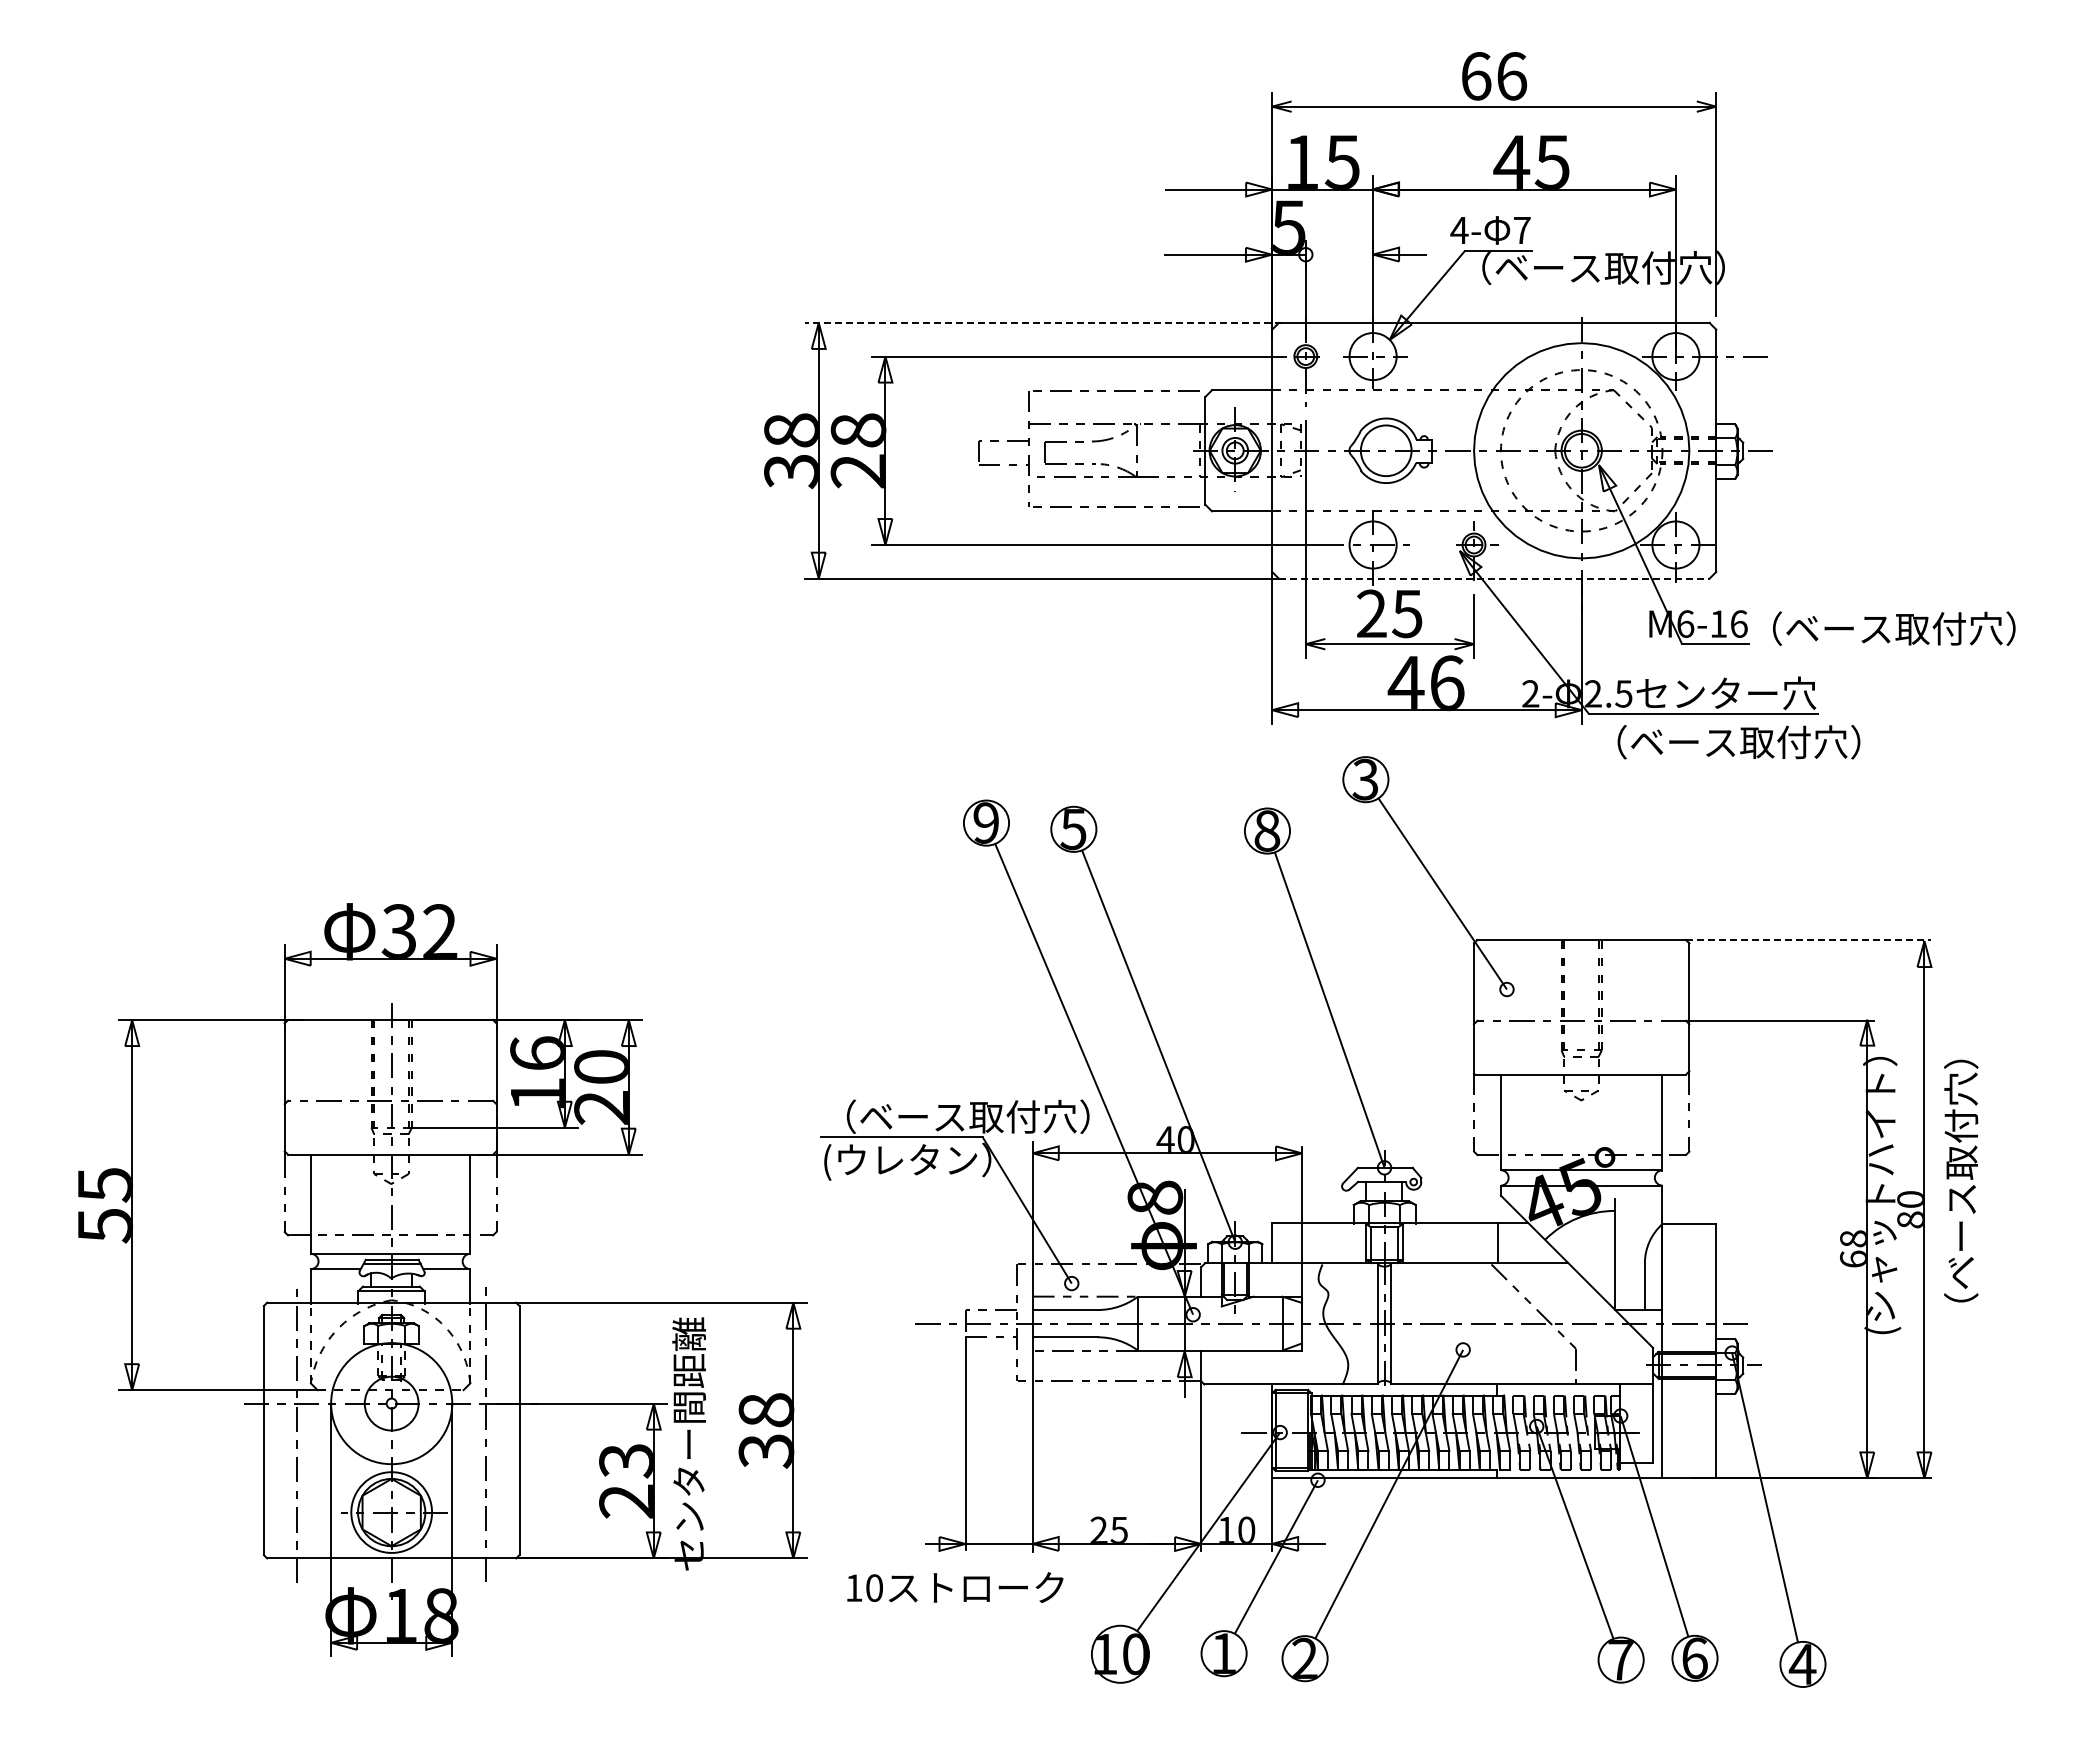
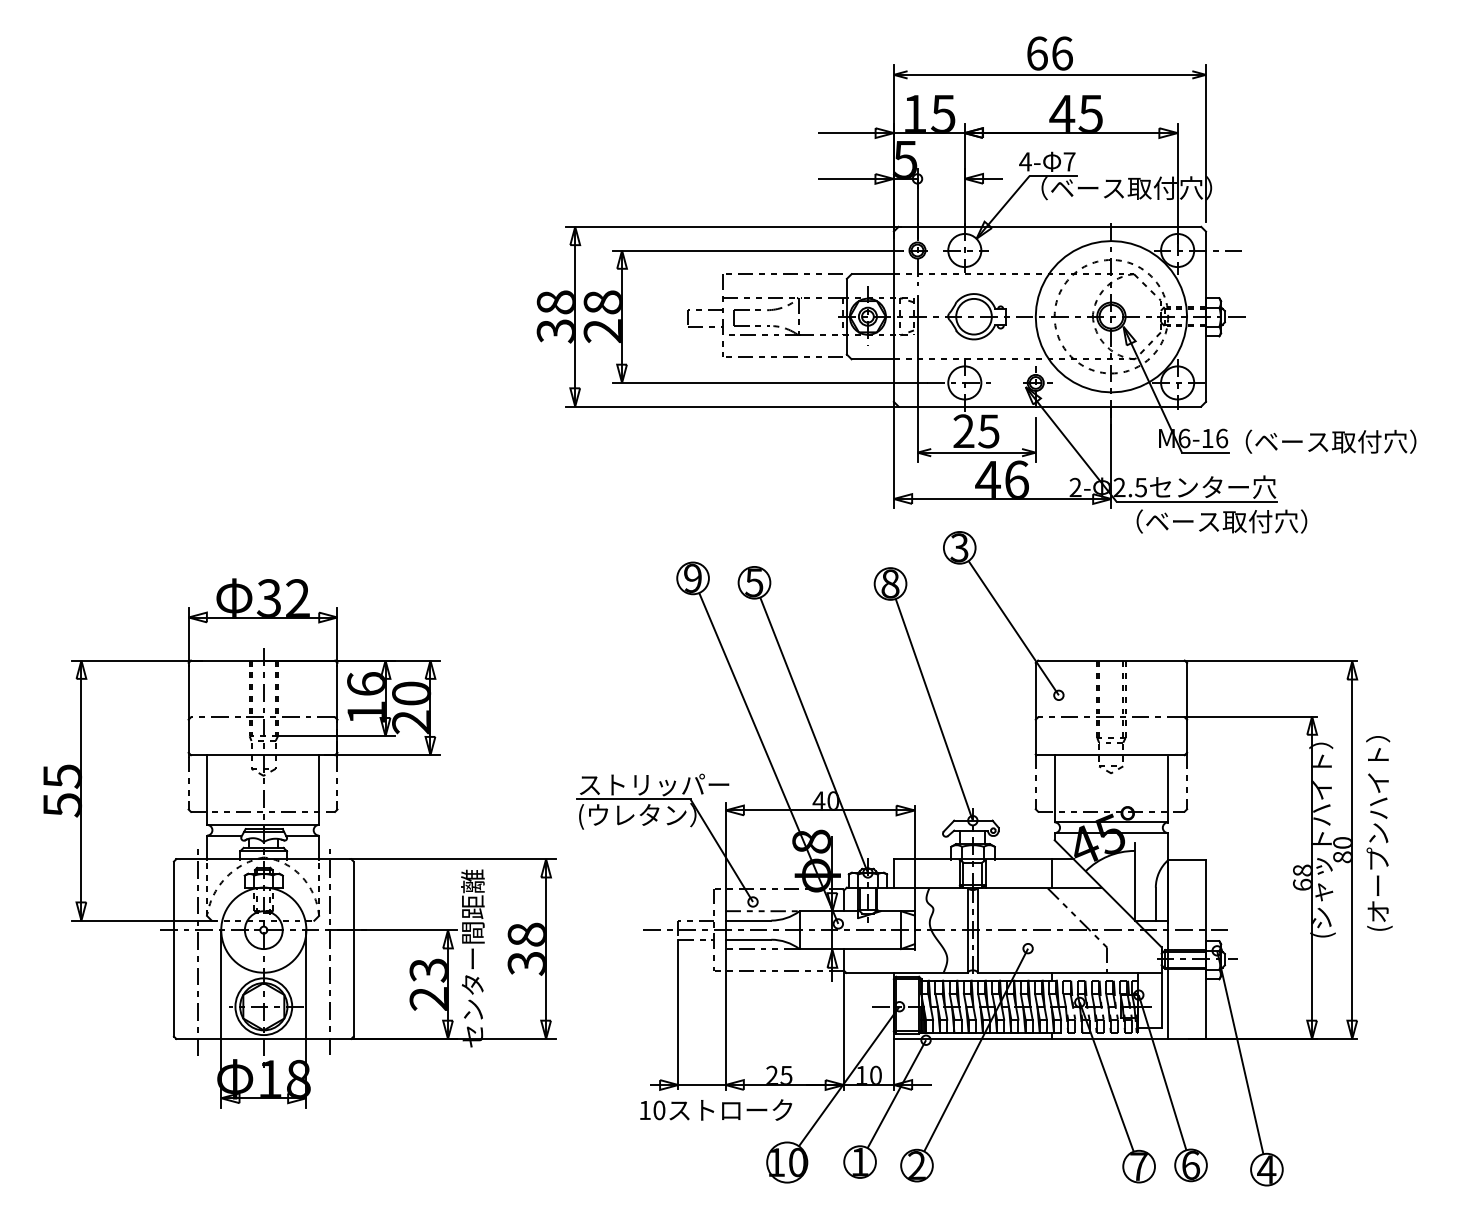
line: (1043, 322) -> (733, 226), dashed -> solid
line: (1494, 578) -> (1050, 406), dashed -> solid
line: (1808, 940) -> (1270, 660), dashed -> solid
text: (957, 1116) -> (672, 784), （ベース取付穴） -> ストリッパー
text: (1963, 1185) -> (1379, 833), （ベース取付穴） -> (オープンハイト）
part: (442, 1279) -> (299, 842), moved
text: (955, 1587) -> (716, 1109), moved

